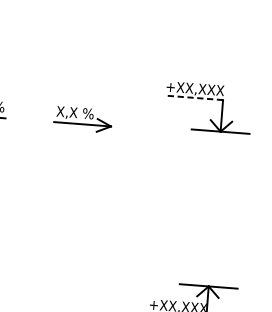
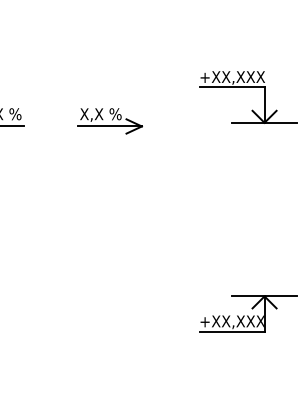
line: (193, 97) -> (231, 87), dashed -> solid

